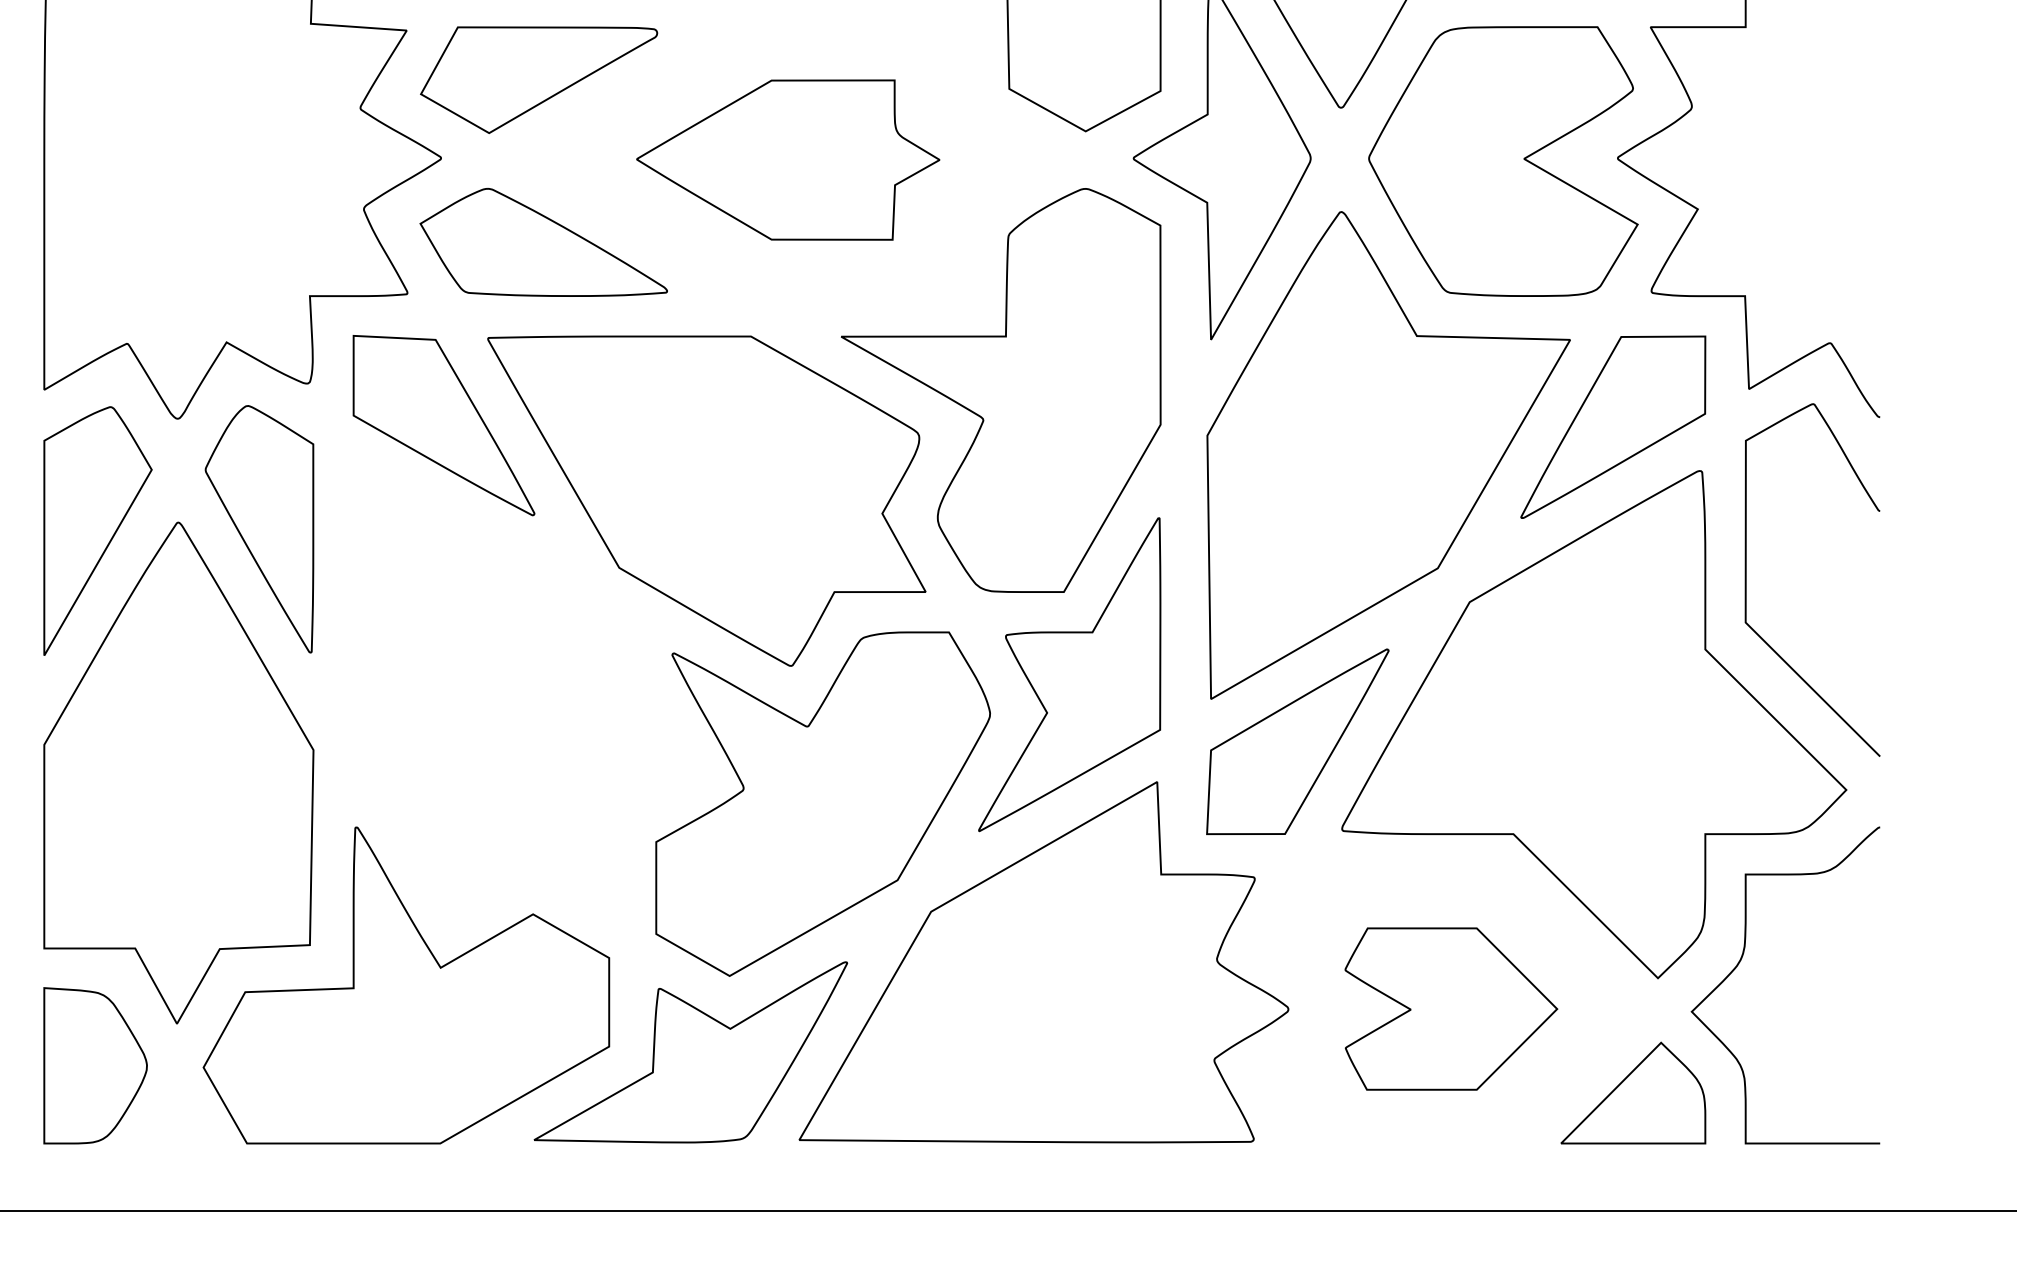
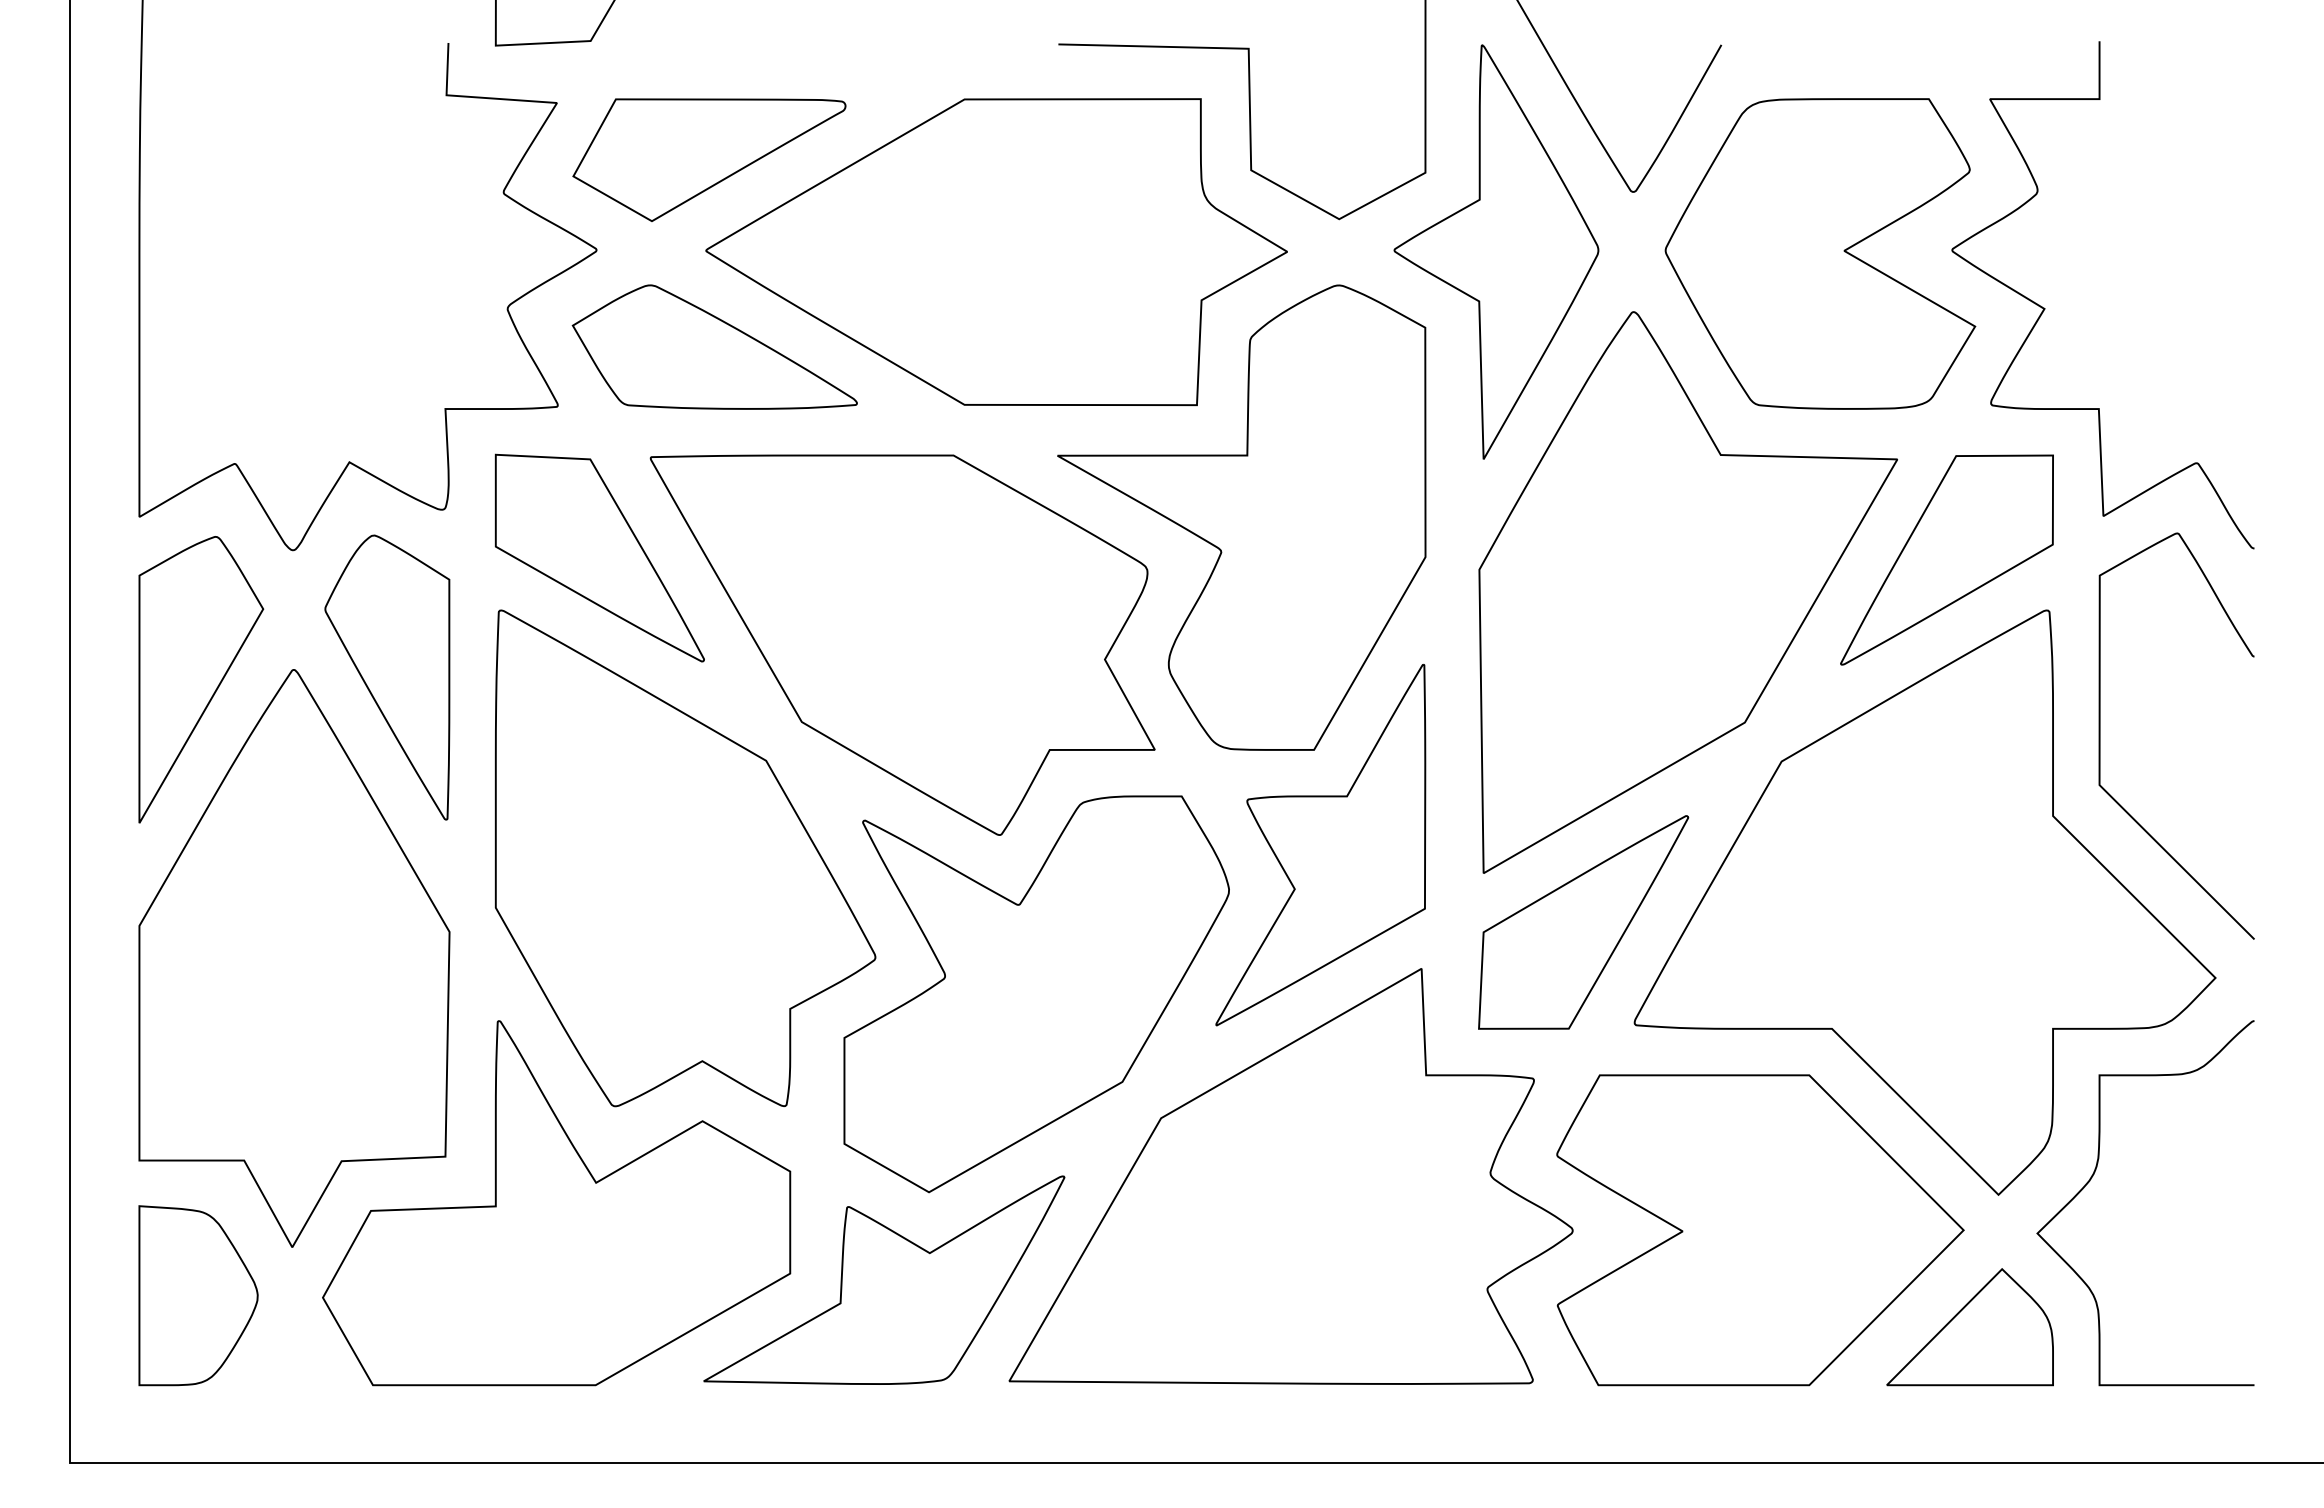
part: (788, 160) -> (996, 252), size x1.67
part: (518, 686) -> (685, 858), added
part: (1451, 1009) -> (1760, 1230), size x1.67

